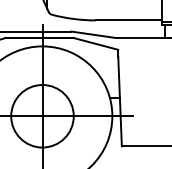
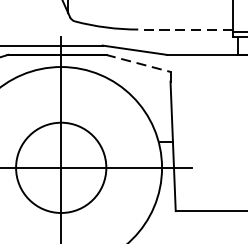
line: (128, 20) -> (185, 29), solid -> dashed
line: (96, 44) -> (139, 64), solid -> dashed

